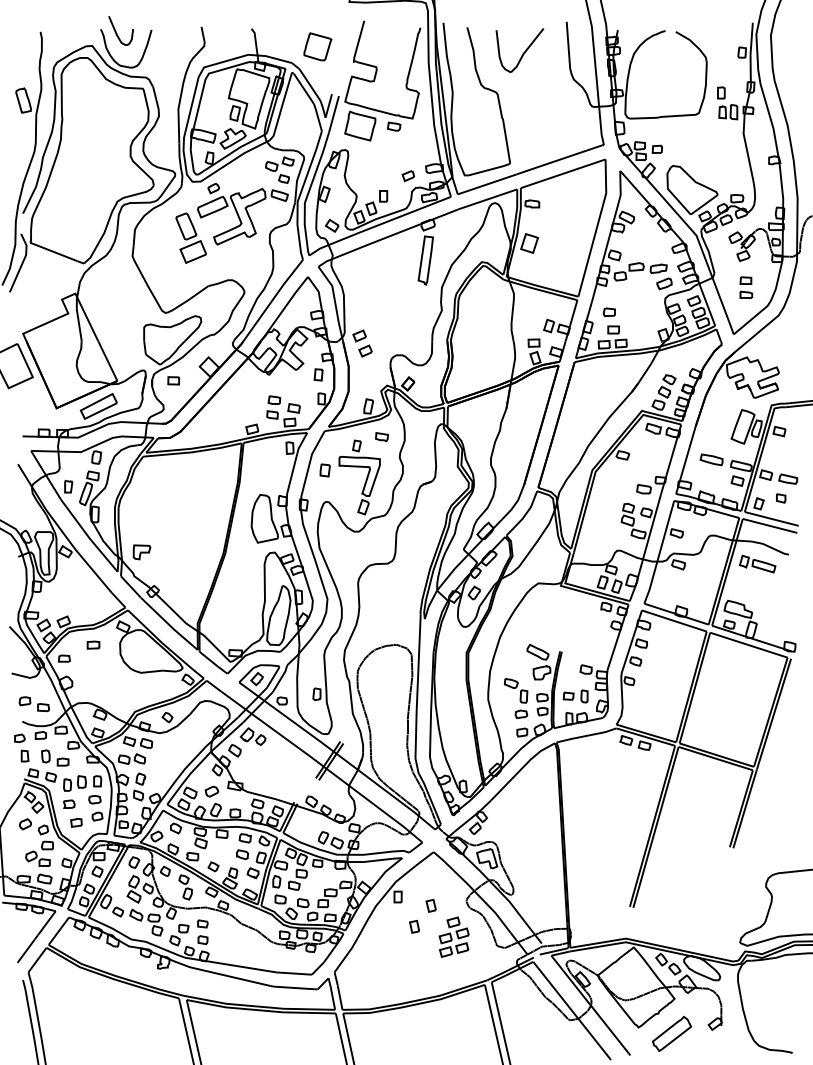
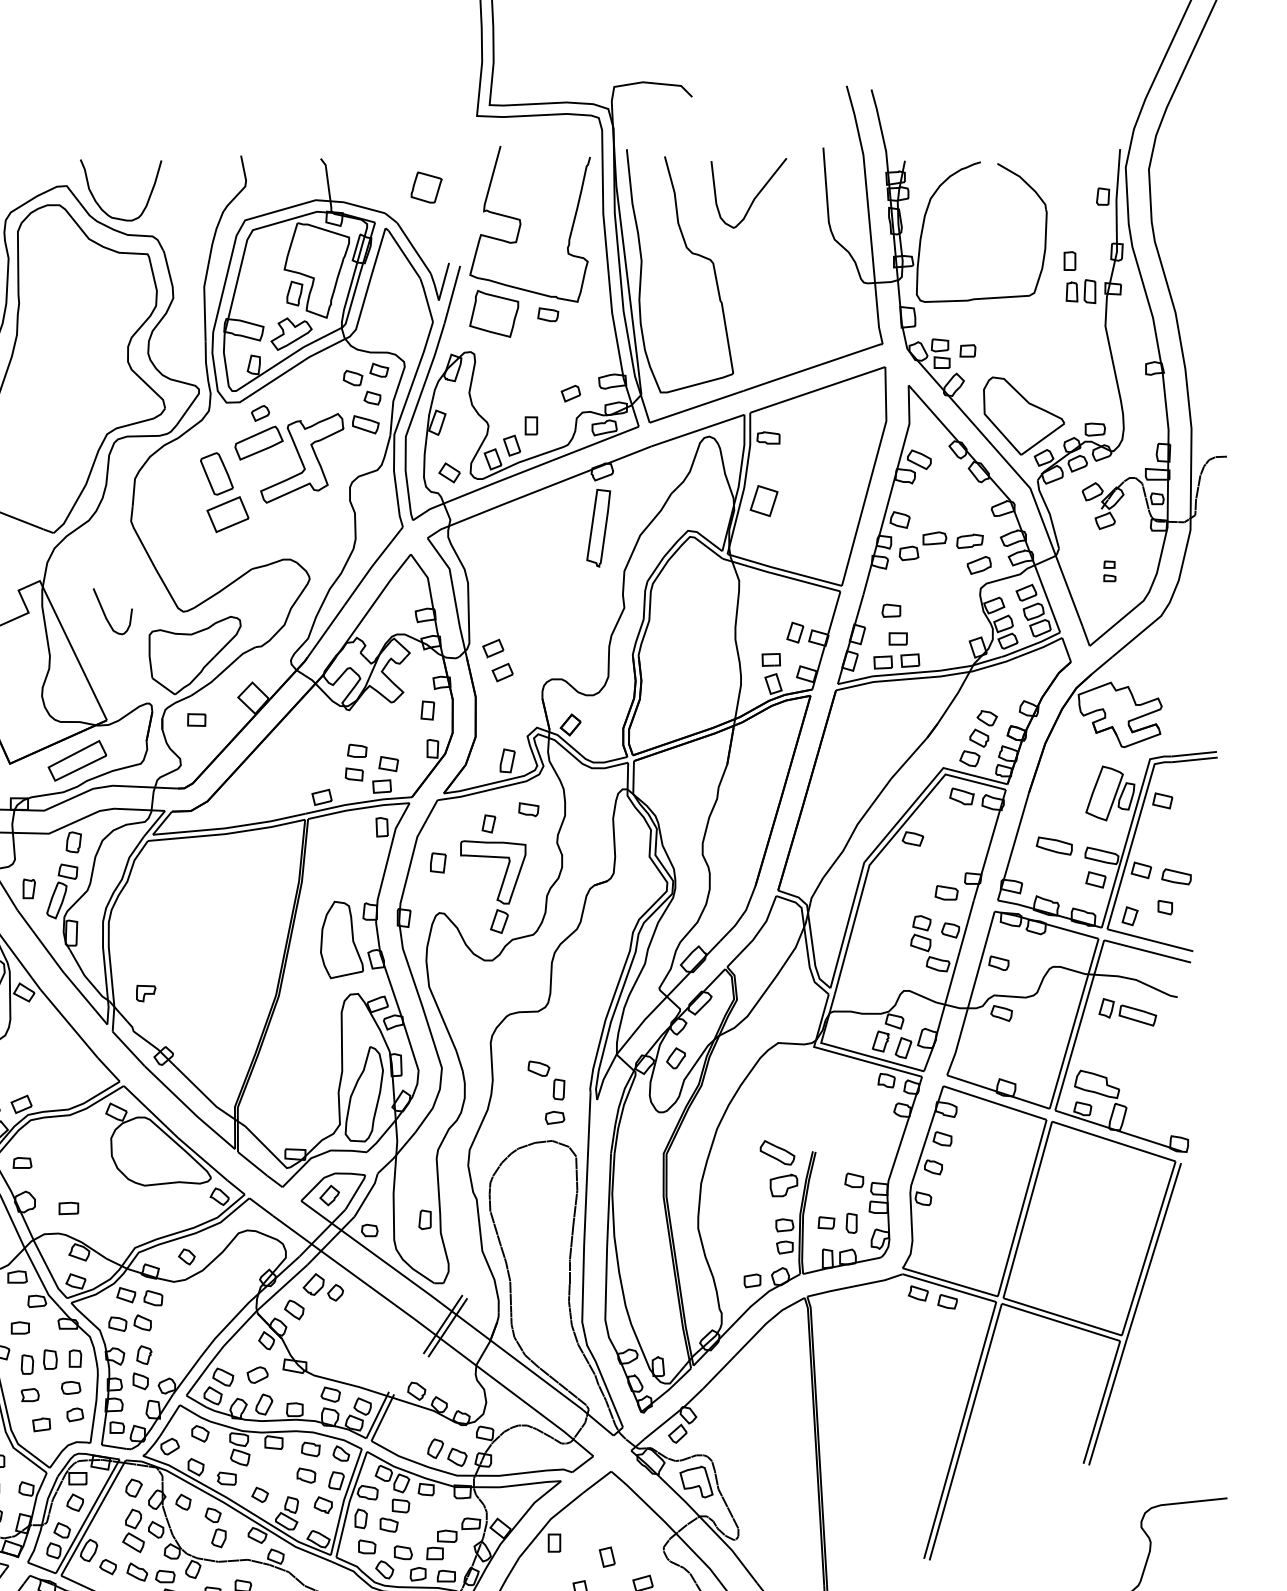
curve: (116, 31) -> (105, 612), moved
part: (317, 46) -> (425, 186), size x0.7
part: (746, 287) -> (1110, 571), size x0.6
part: (141, 552) -> (145, 993), size x0.7
part: (93, 644) -> (68, 1207), moved
part: (516, 698) -> (547, 1092), moved

